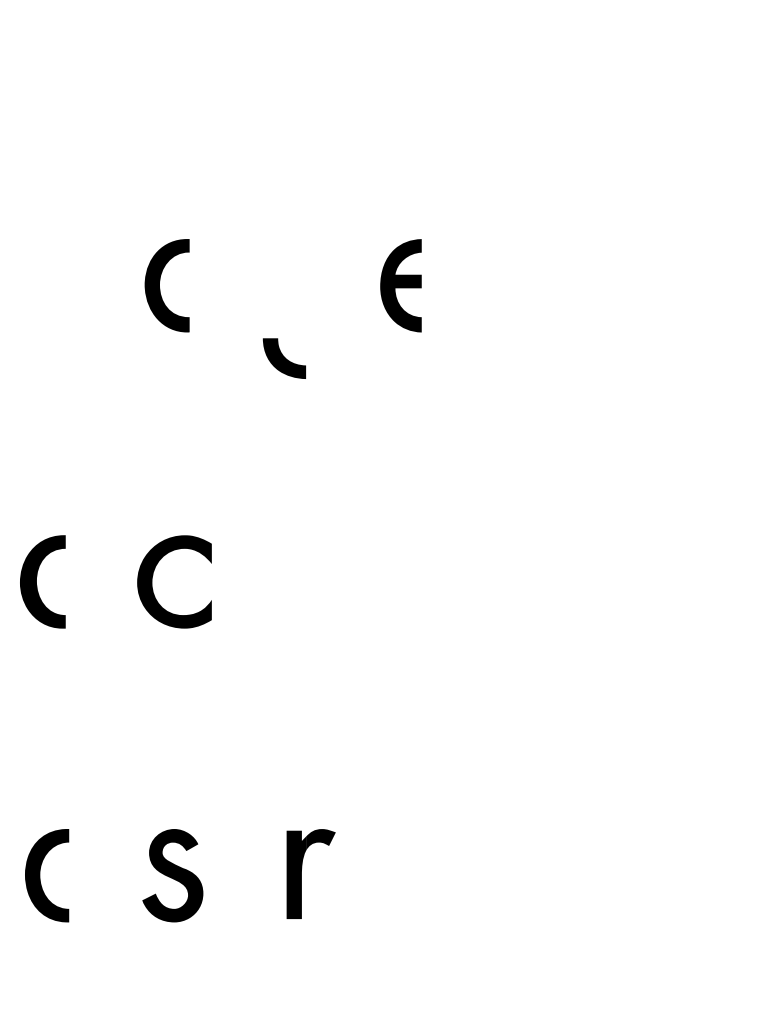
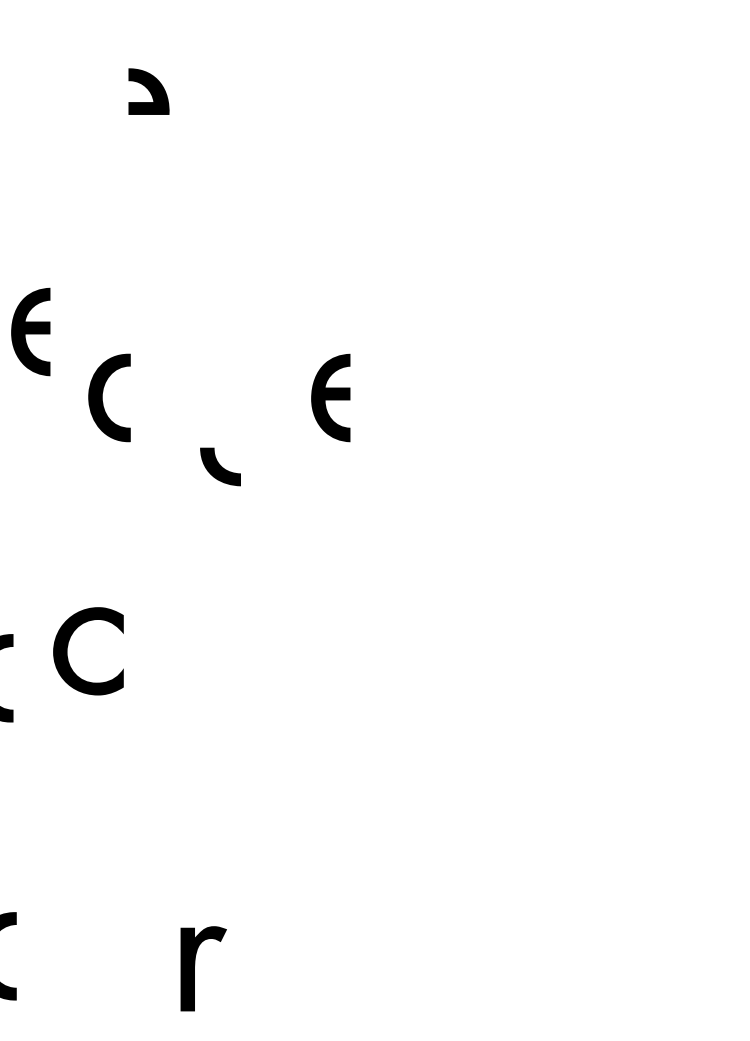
part: (83, 215) -> (30, 331), added
part: (153, 575) -> (68, 645), moved
part: (302, 870) -> (195, 965), moved
fill: (172, 875) -> (114, 956), removed

